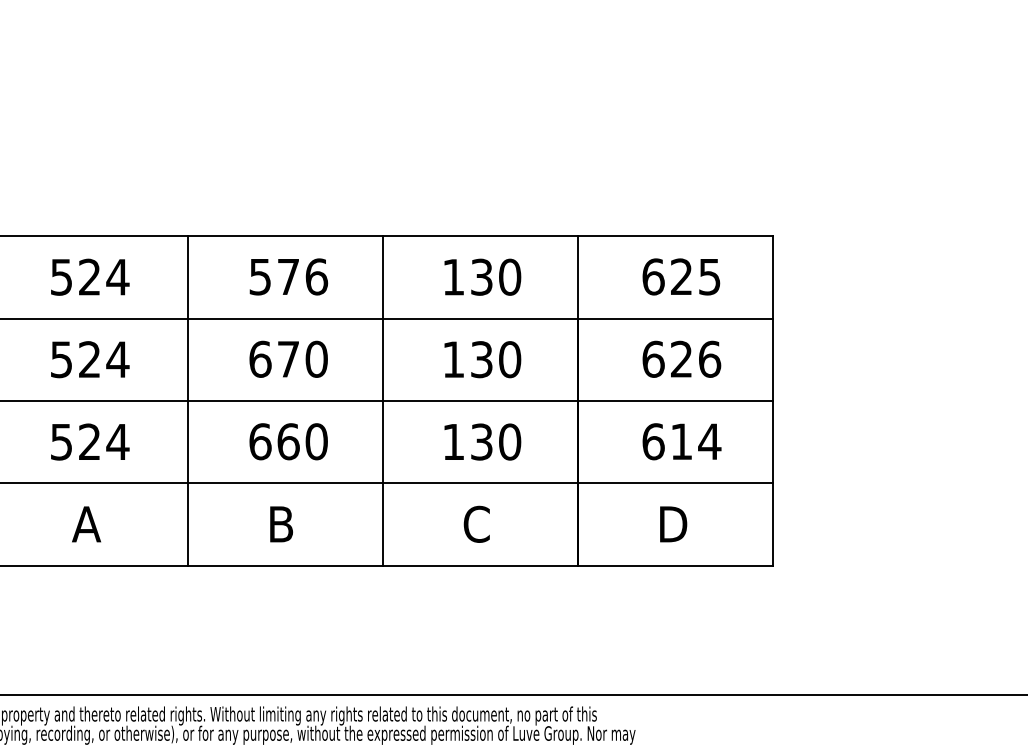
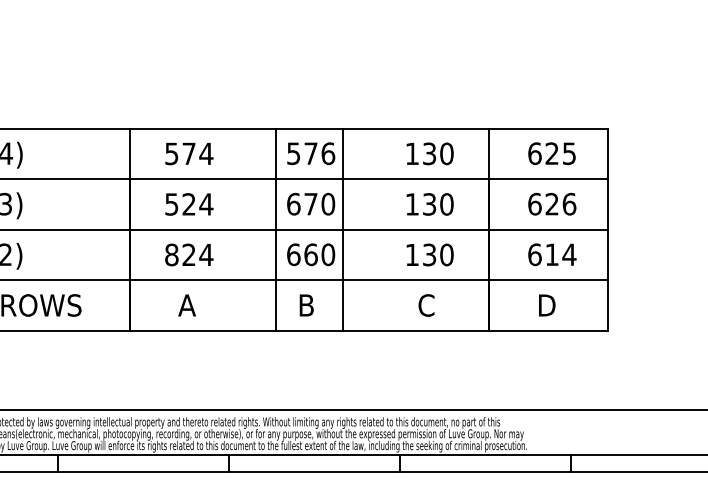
text: (88, 276) -> (188, 153), 524 -> 574
line: (188, 400) -> (276, 229), moved
line: (382, 400) -> (342, 229), moved
text: (61, 441) -> (171, 254), 524 -> 824

